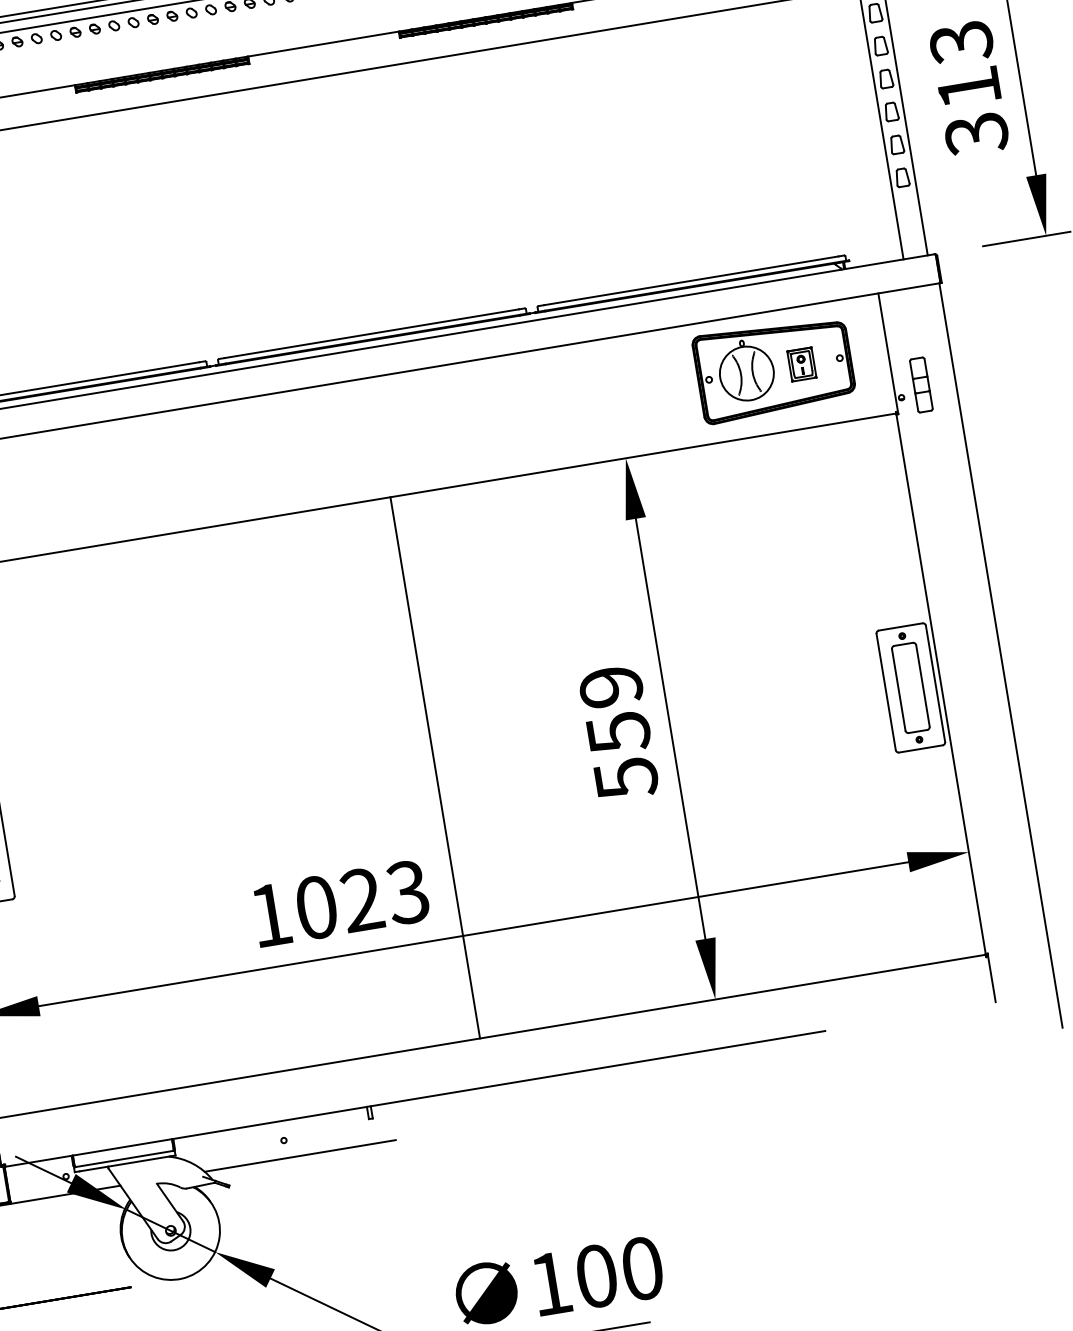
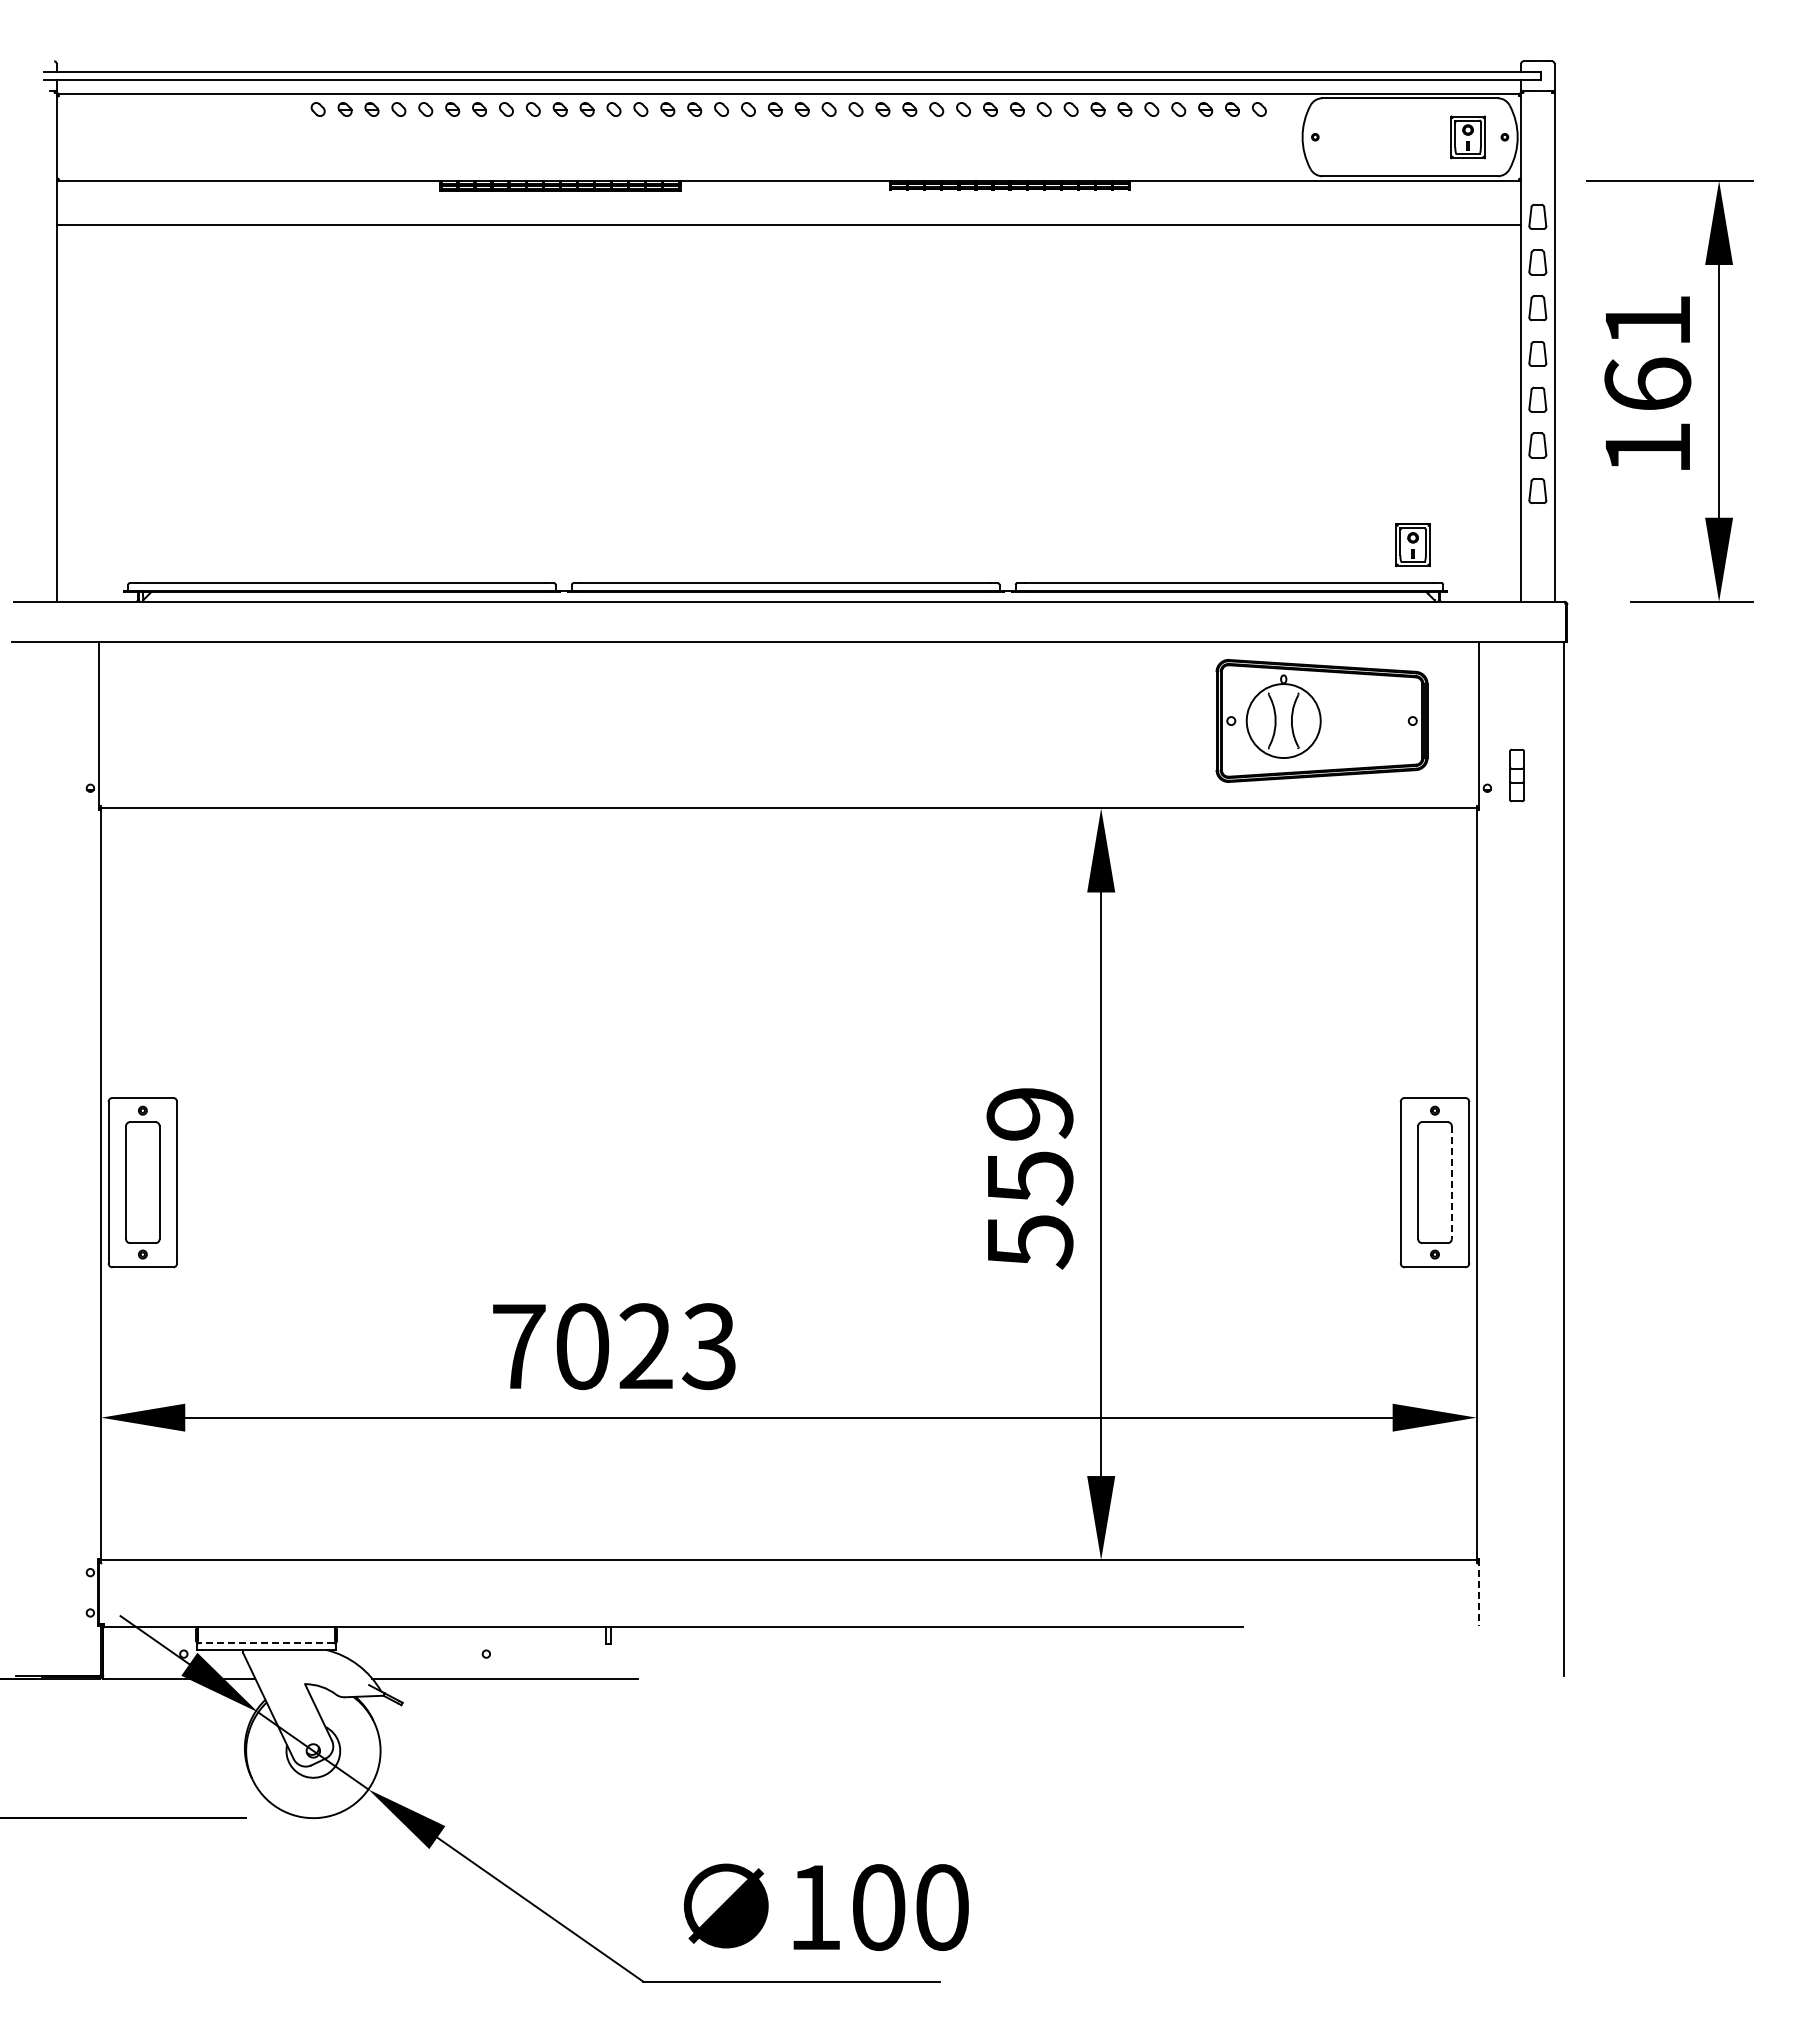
text: (968, 88) -> (1647, 385), 313 -> 161
part: (801, 364) -> (1412, 545), moved
part: (921, 385) -> (1516, 775), size x0.7
line: (922, 686) -> (1451, 1183), solid -> dashed
line: (435, 768) -> (774, 1184), removed
text: (271, 915) -> (519, 1346), 1023 -> 7023
line: (991, 977) -> (1479, 1592), solid -> dashed
line: (124, 1159) -> (266, 1643), solid -> dashed

